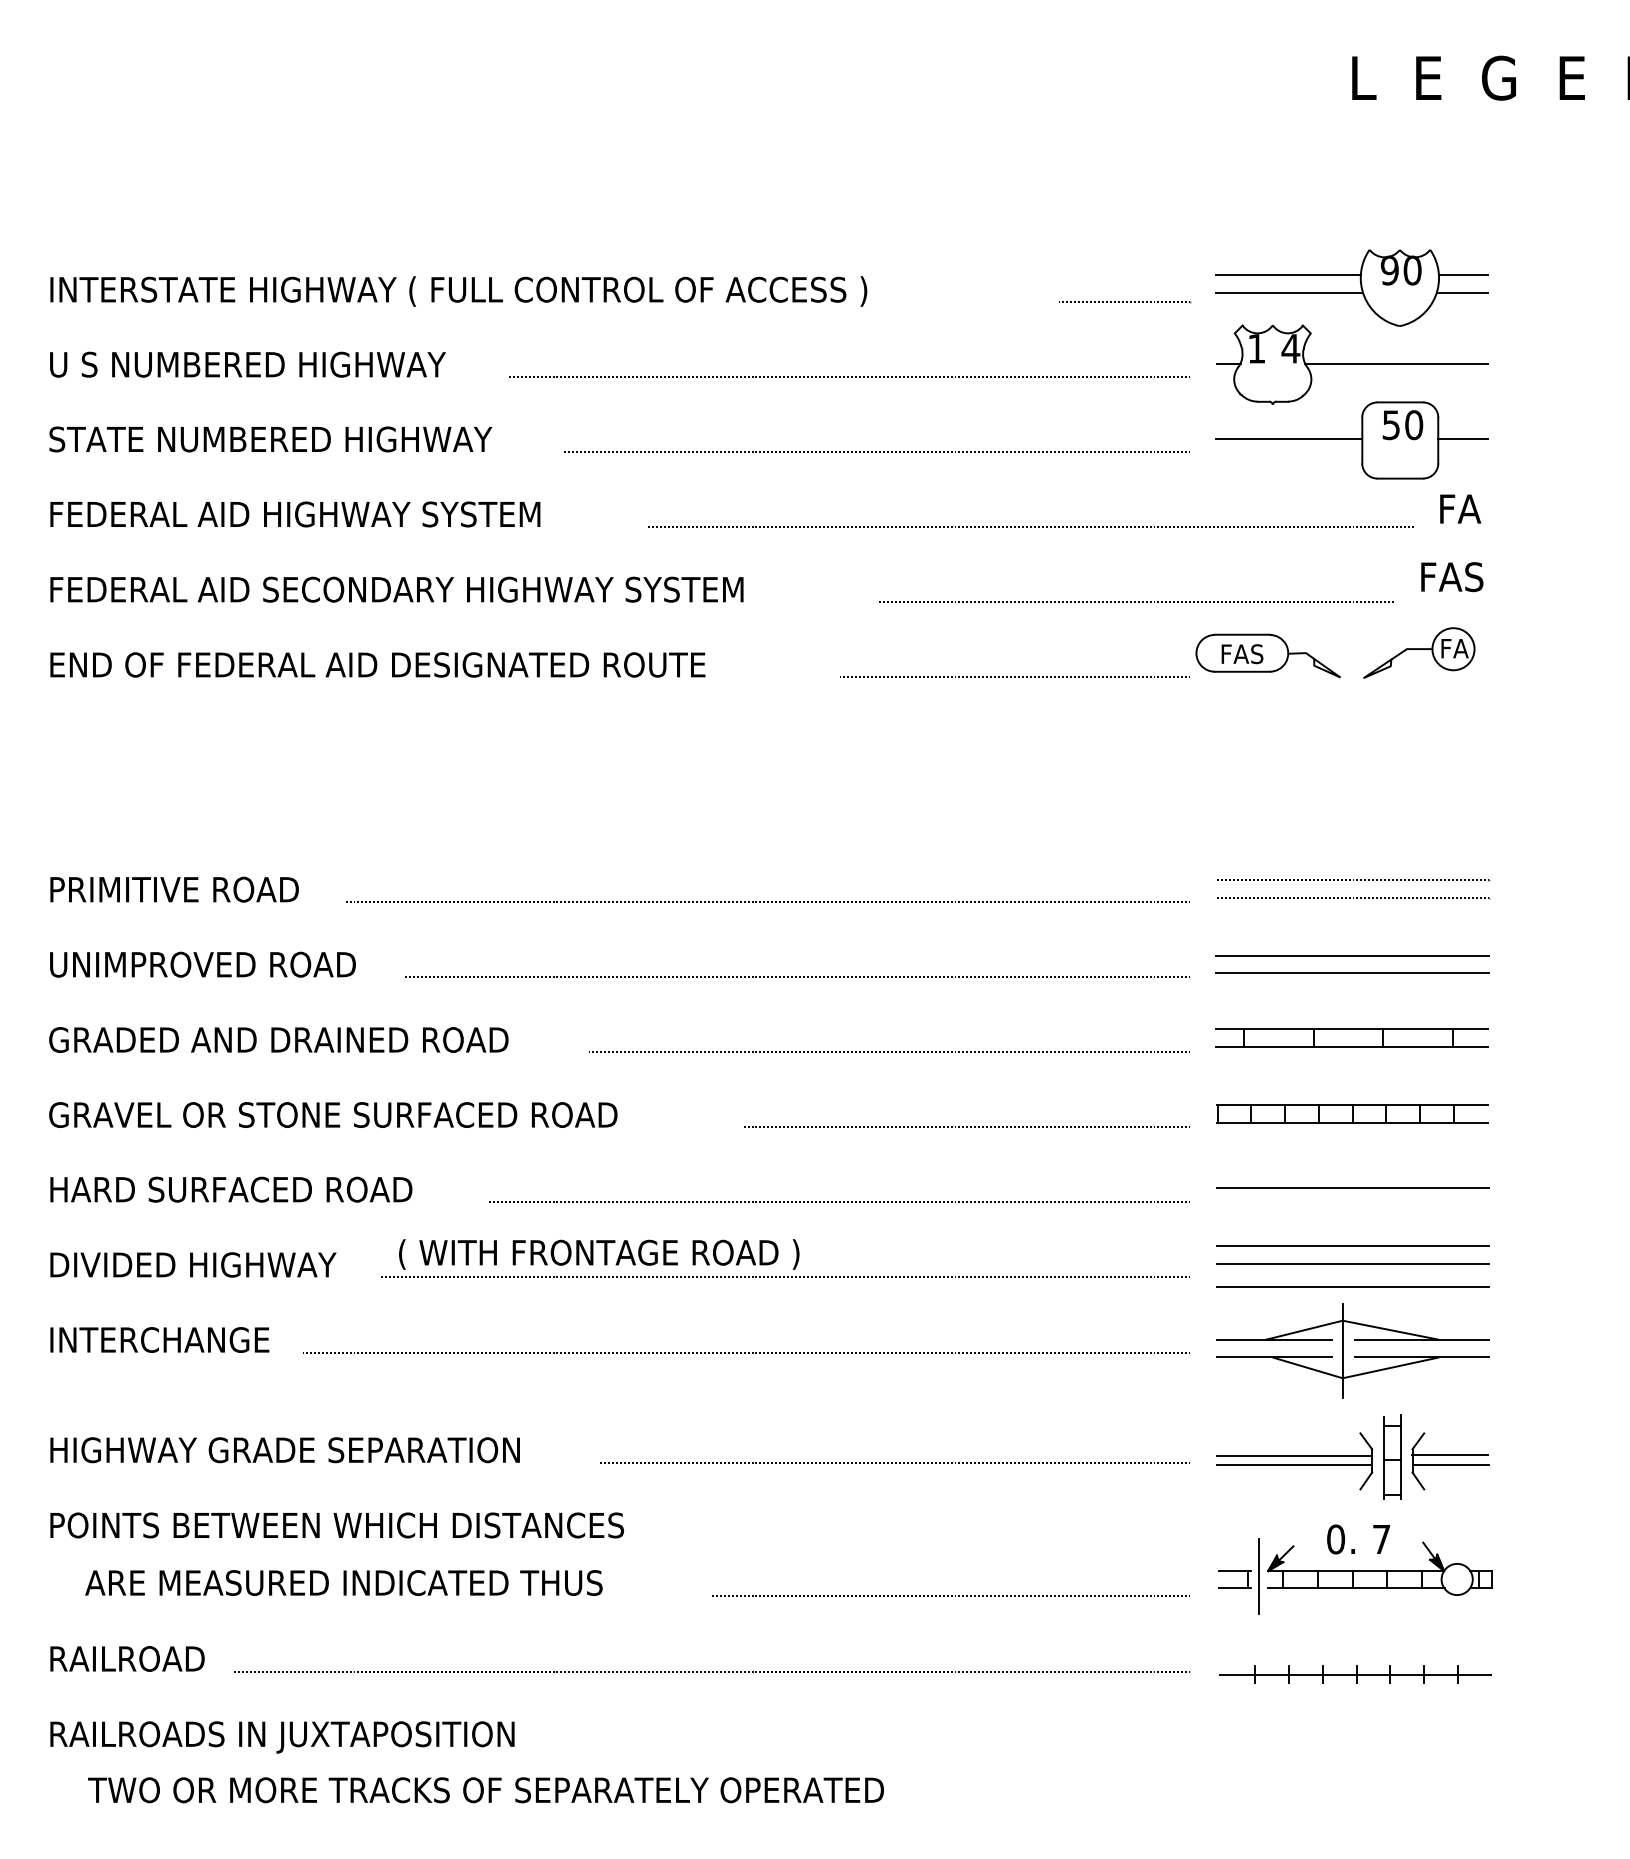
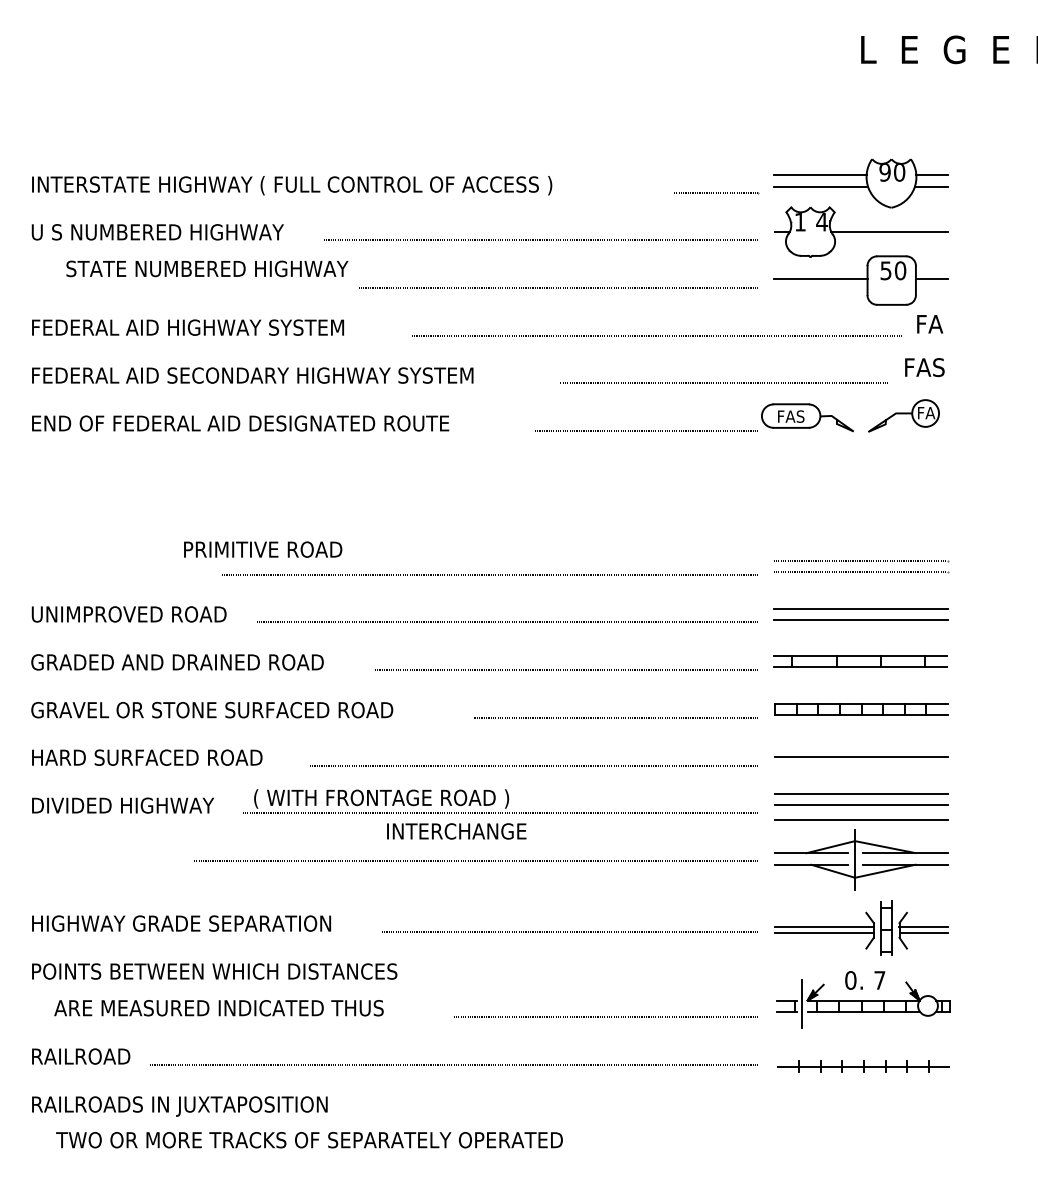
text: (270, 438) -> (207, 268), moved
text: (175, 889) -> (263, 549), moved
text: (159, 1340) -> (456, 831), moved

